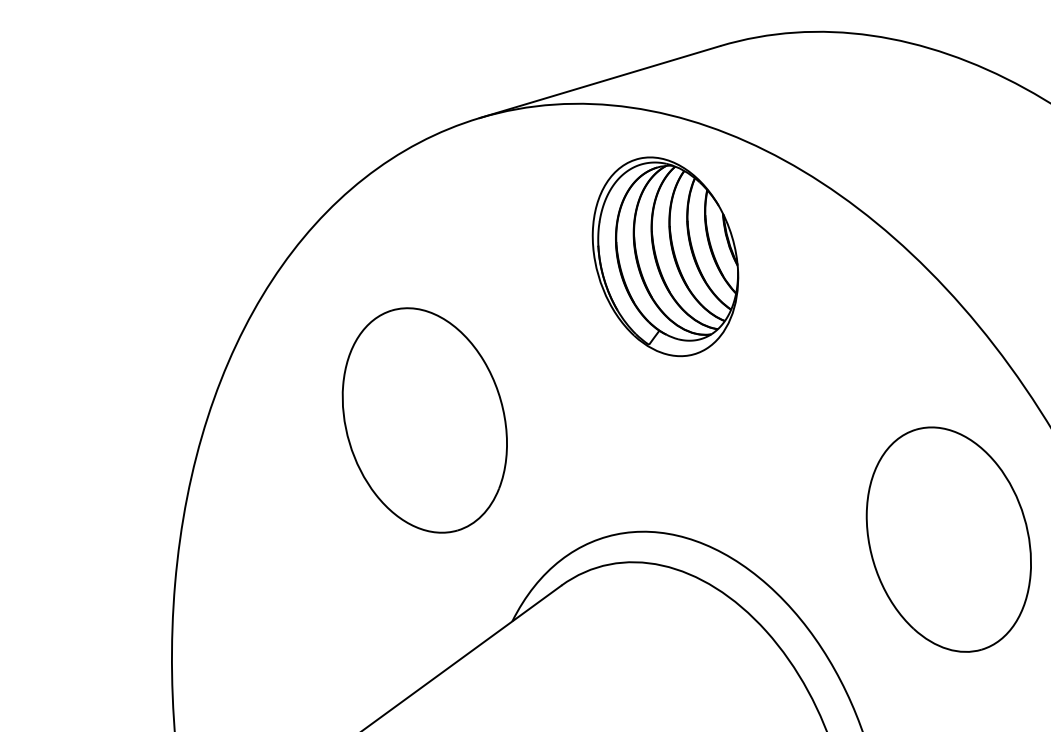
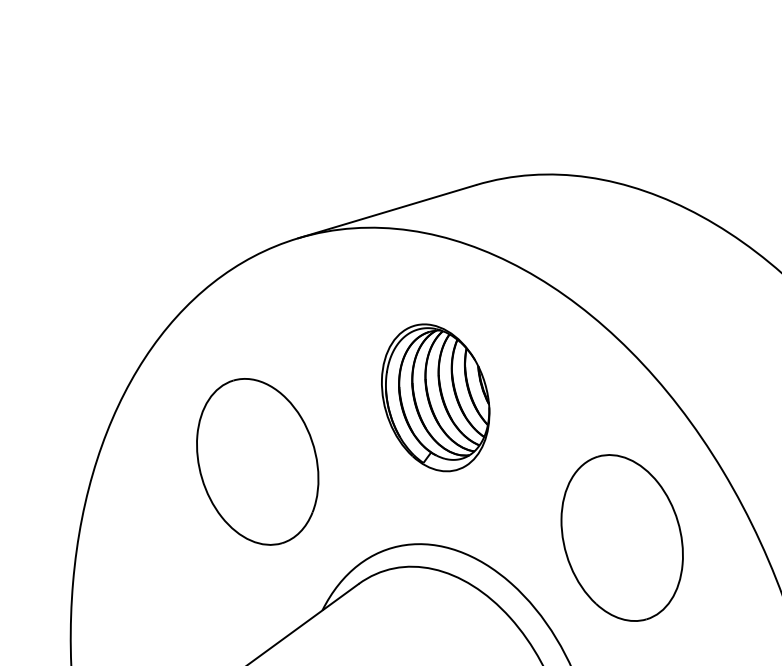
part: (665, 256) -> (435, 397), moved
part: (947, 538) -> (621, 537), moved

